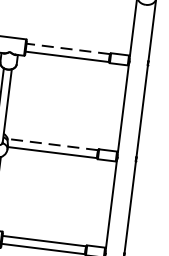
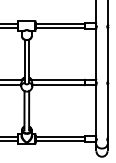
line: (66, 48) -> (59, 23), dashed -> solid
line: (51, 144) -> (57, 80), dashed -> solid

